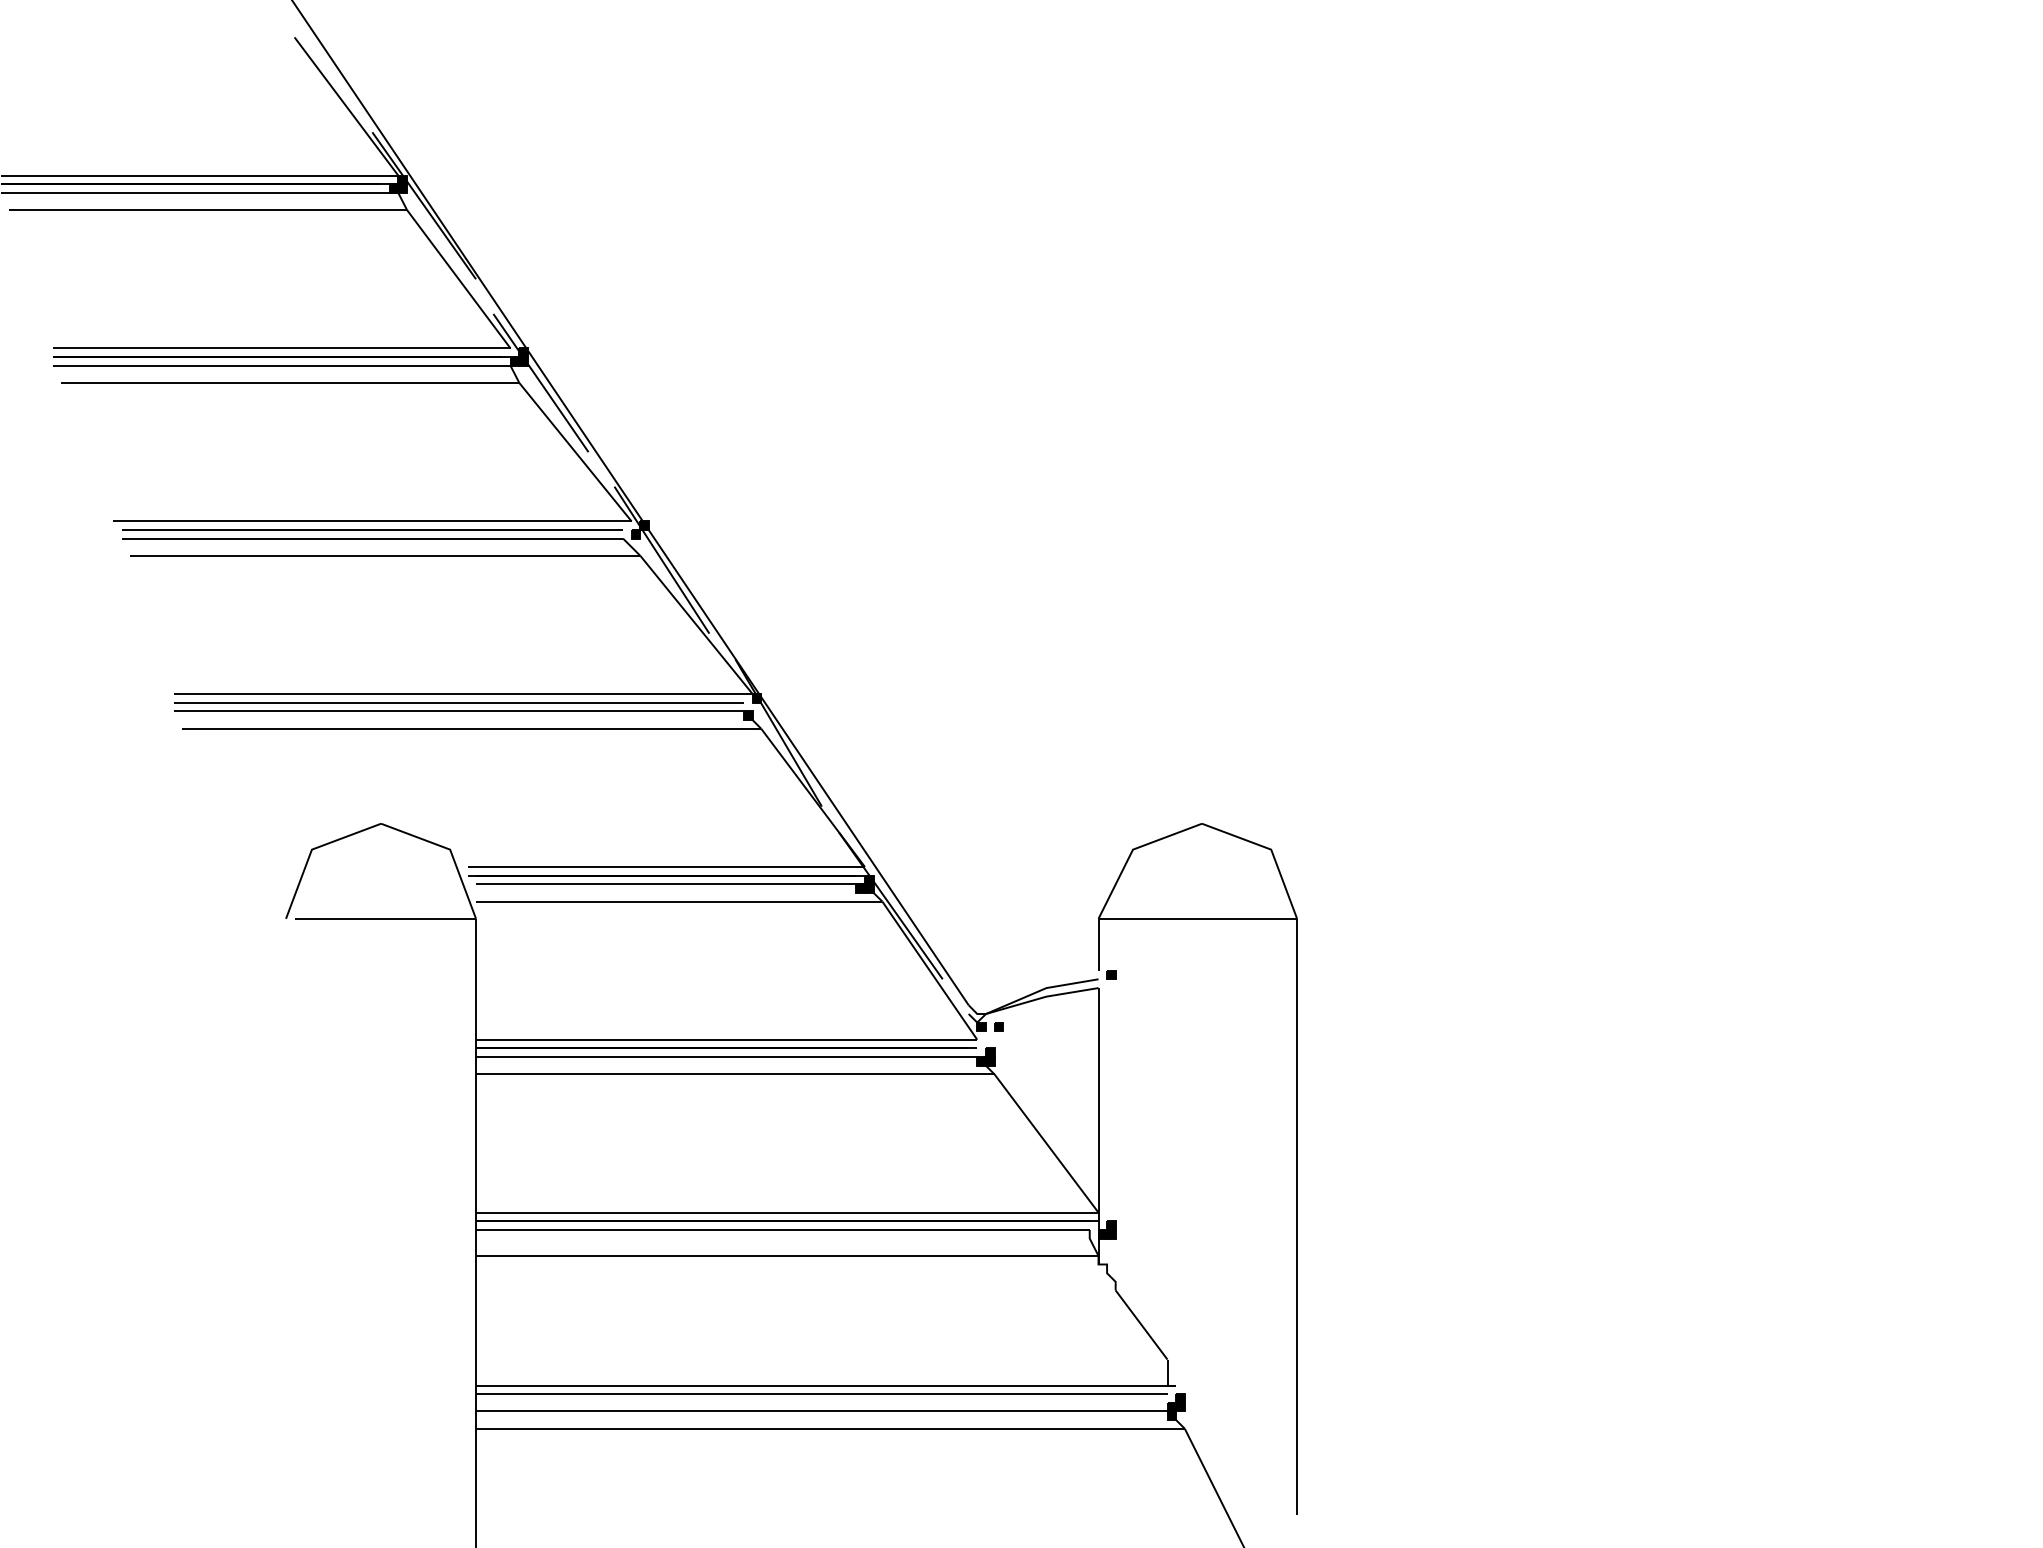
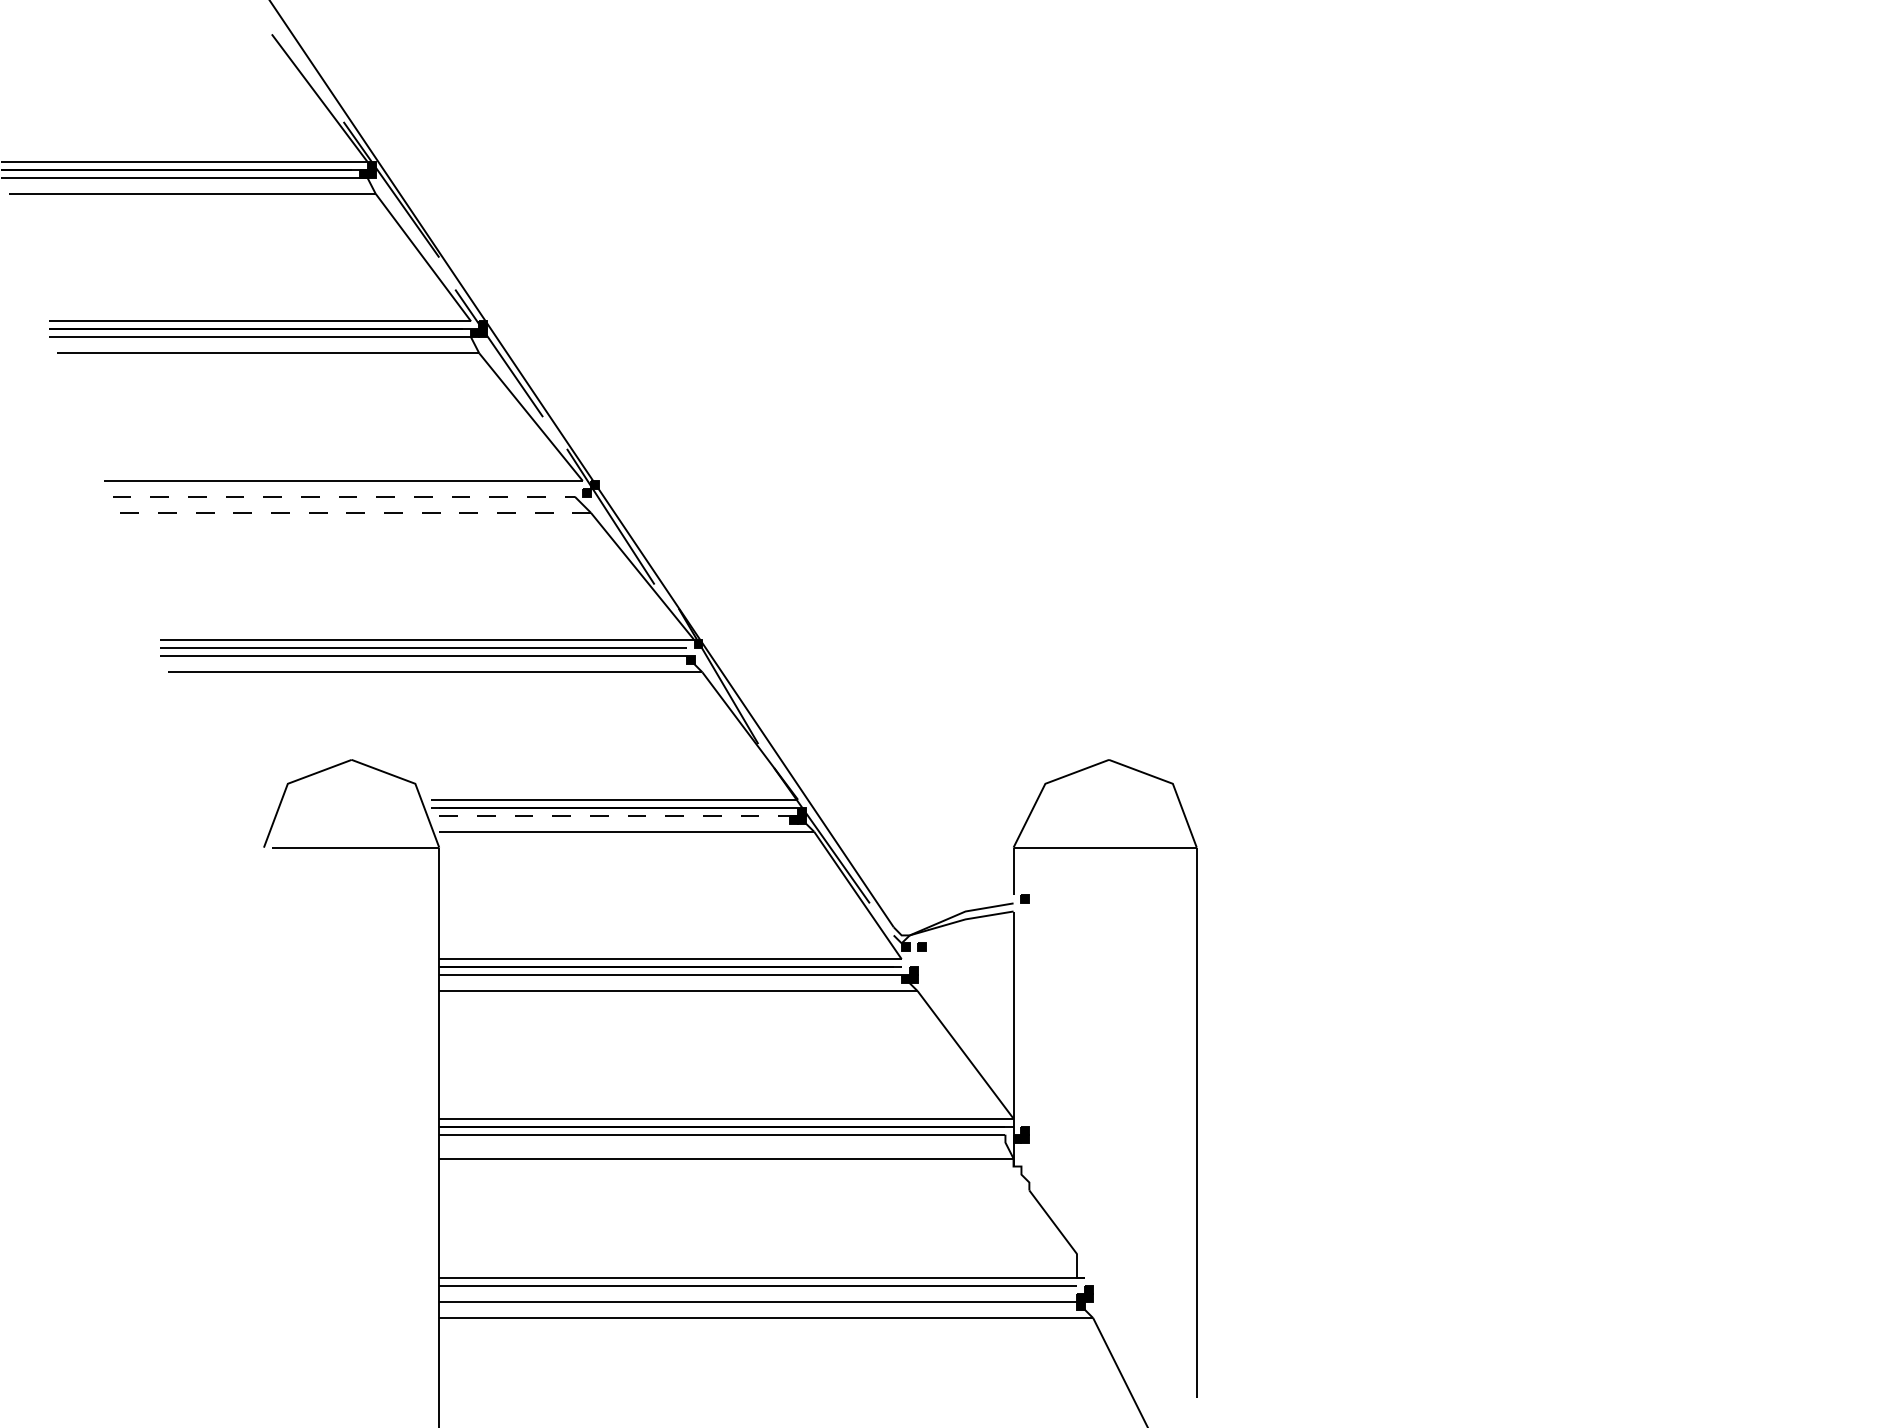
line: (372, 529) -> (343, 488), removed
line: (372, 538) -> (343, 496), solid -> dashed
line: (385, 555) -> (355, 512), solid -> dashed
line: (671, 884) -> (619, 815), solid -> dashed

